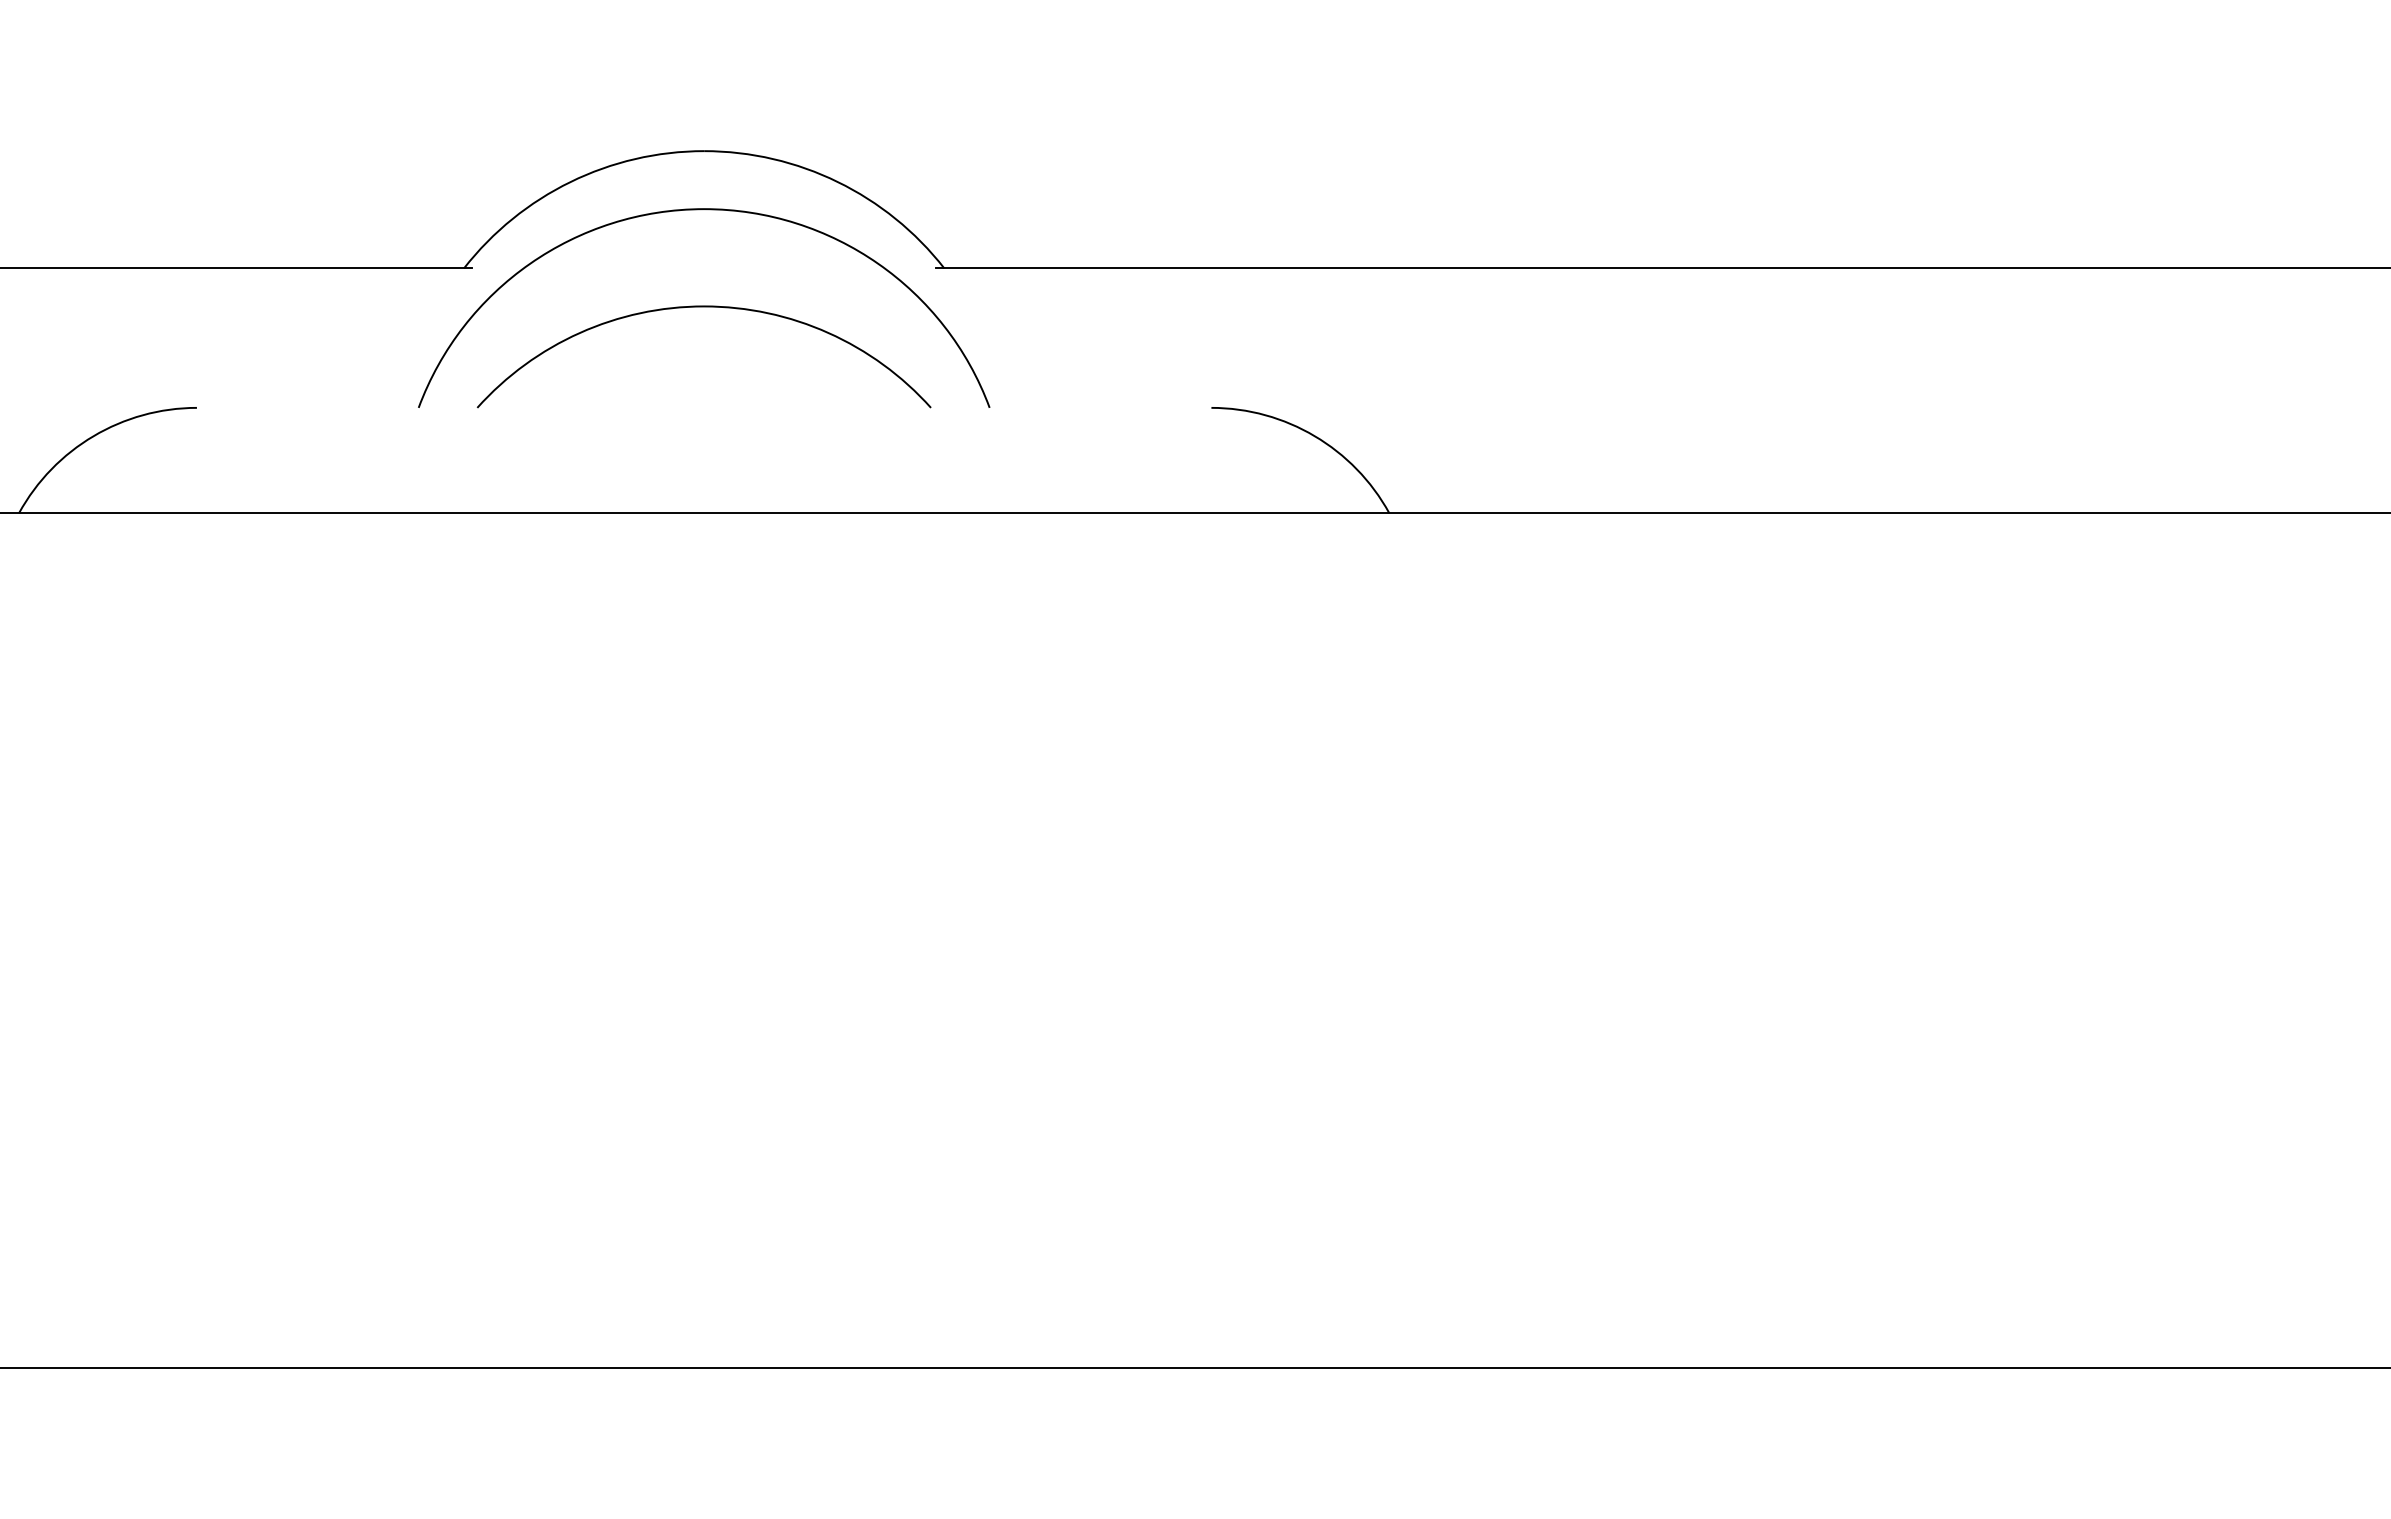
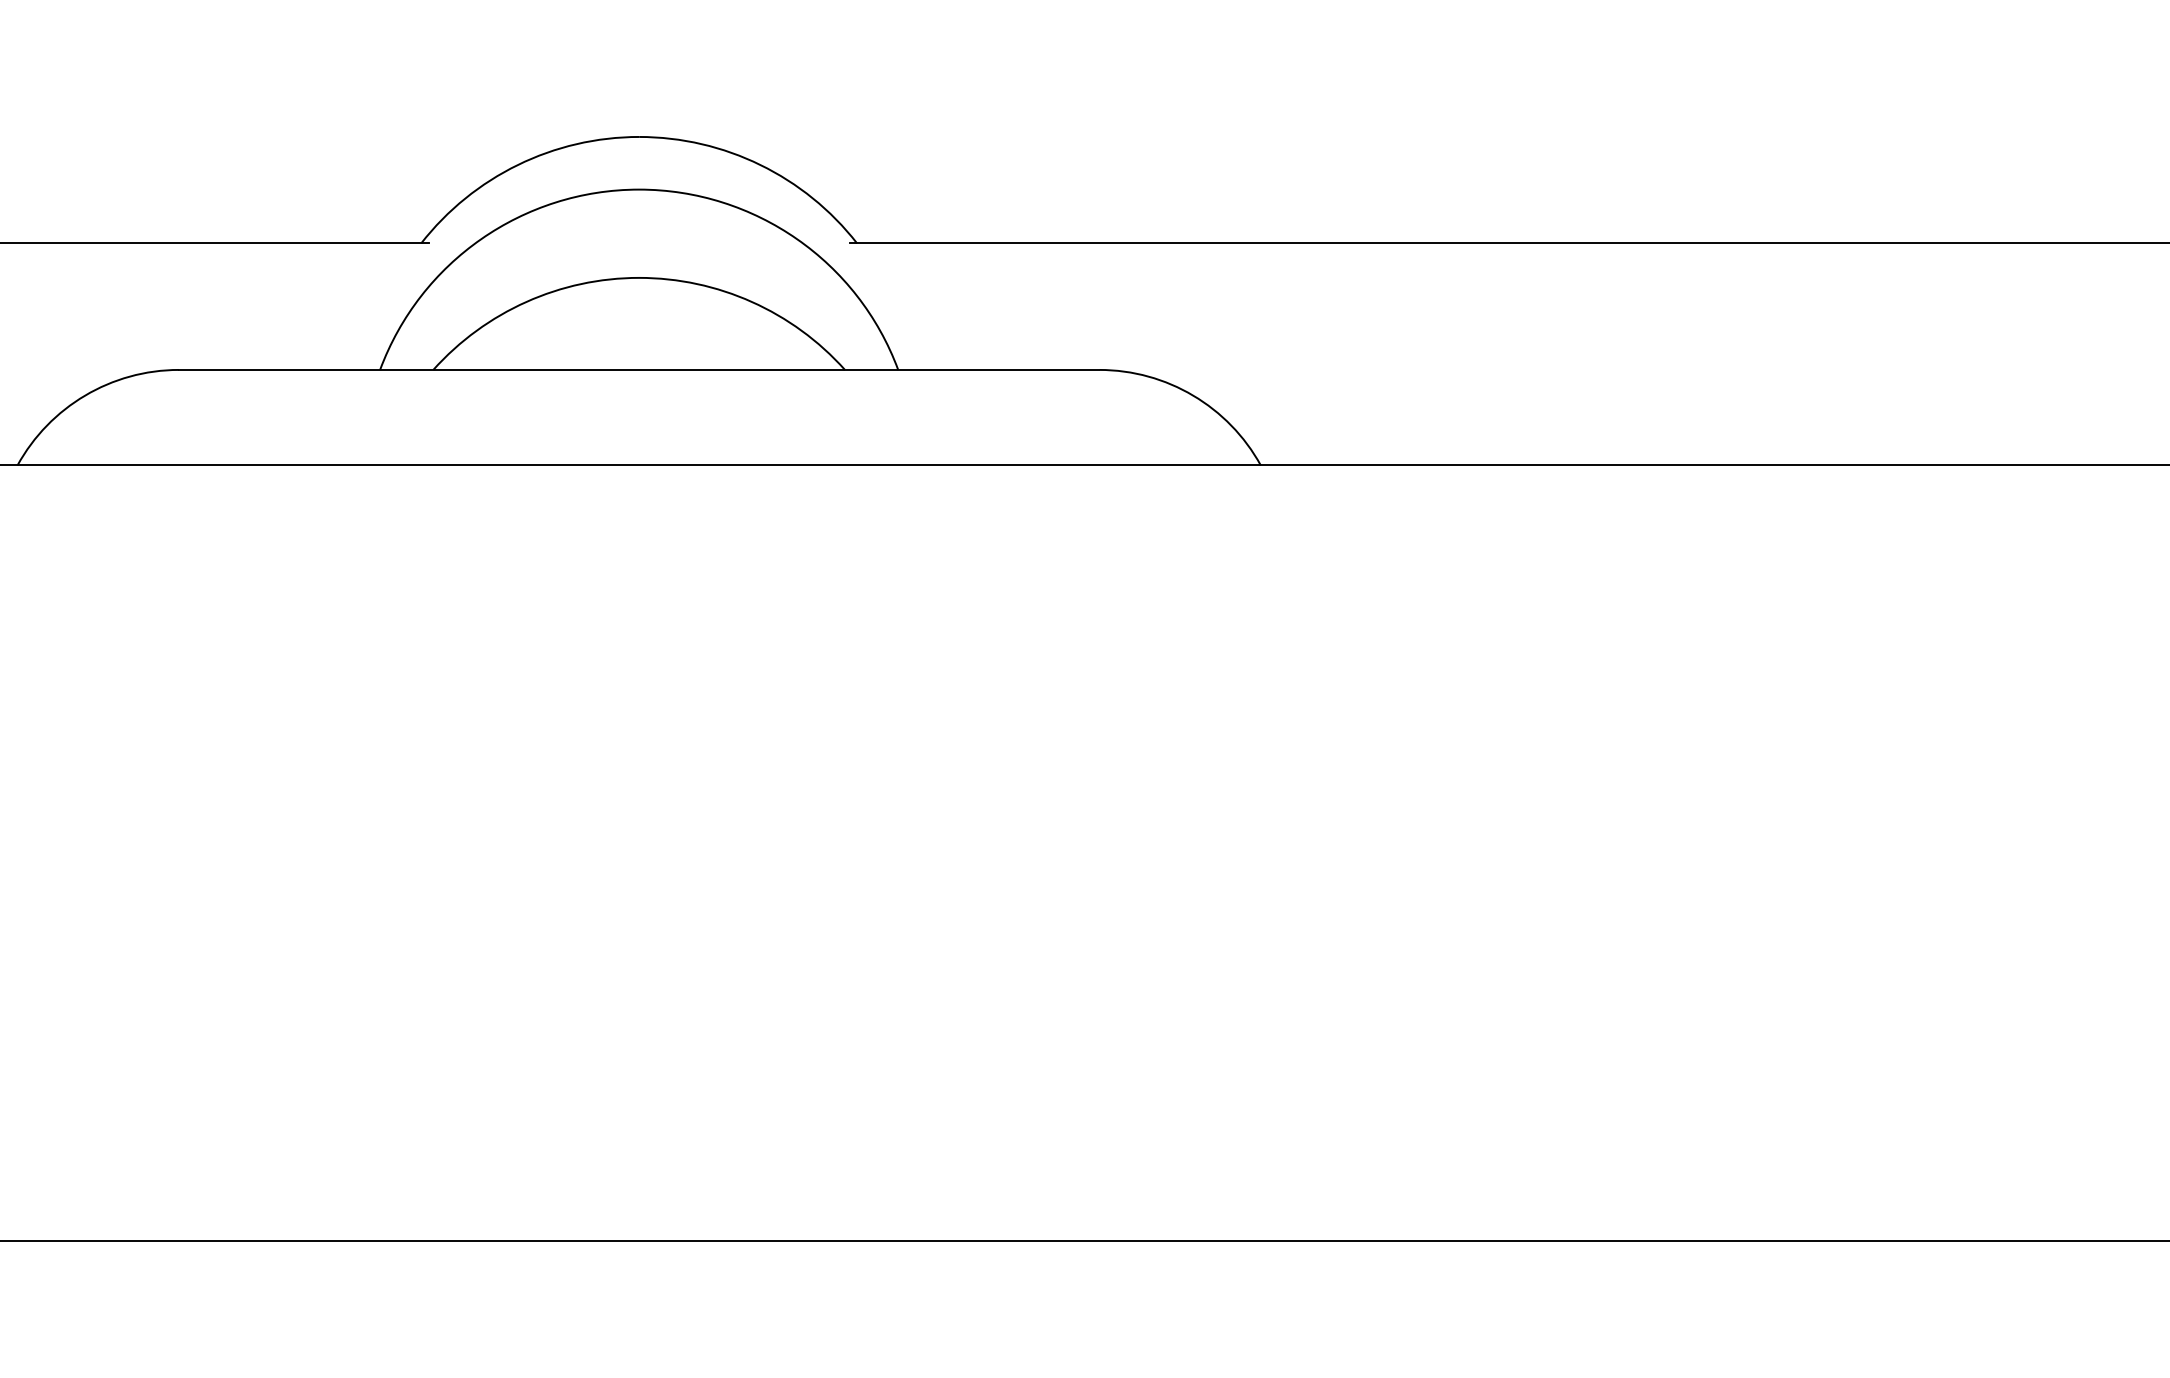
line: (703, 407) -> (638, 369), added

